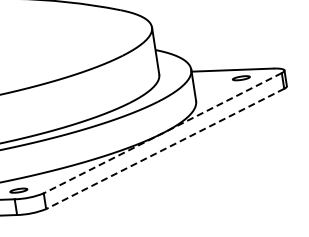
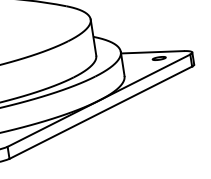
line: (162, 133) -> (98, 100), dashed -> solid
line: (164, 149) -> (100, 113), dashed -> solid

